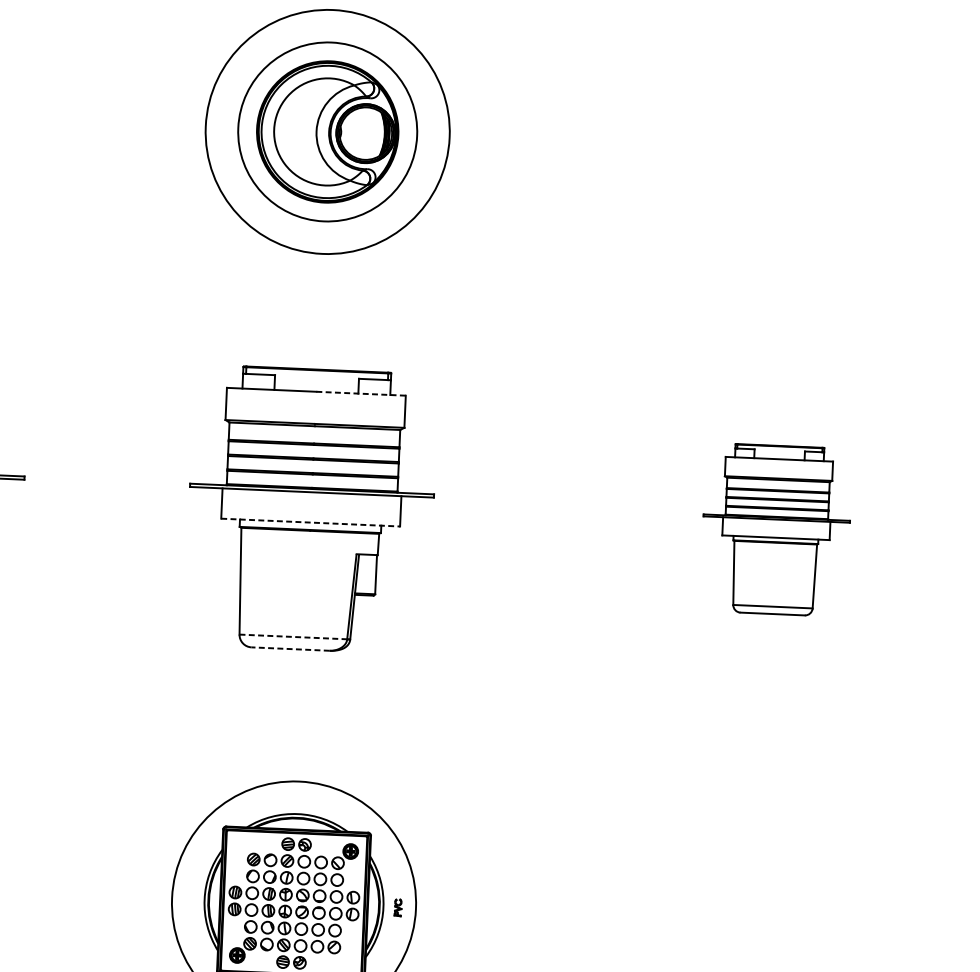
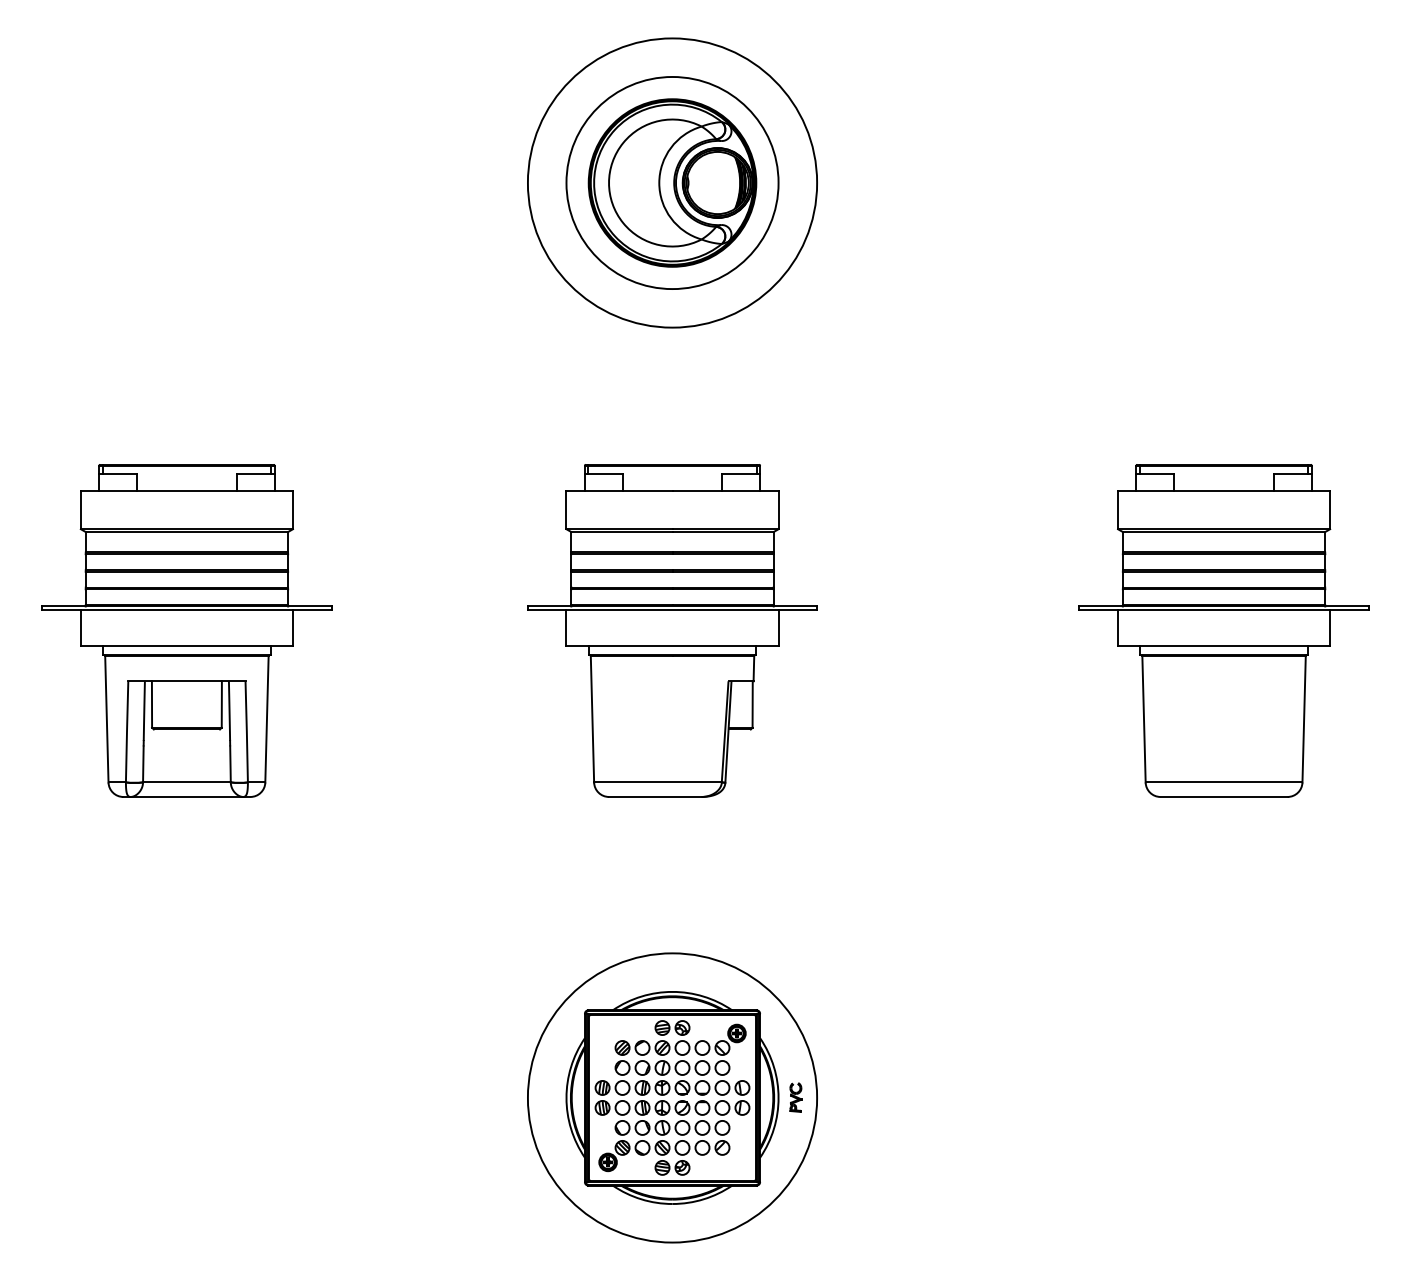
line: (361, 394) -> (726, 491), dashed -> solid
line: (311, 522) -> (673, 646), dashed -> solid
part: (775, 529) -> (1223, 630), size x1.67
line: (292, 636) -> (657, 782), dashed -> solid
line: (289, 648) -> (654, 796), dashed -> solid
part: (397, 907) -> (795, 1097), size x1.43

